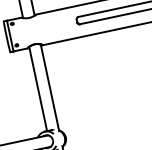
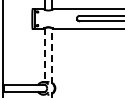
line: (50, 87) -> (52, 55), solid -> dashed
line: (37, 89) -> (44, 55), solid -> dashed

